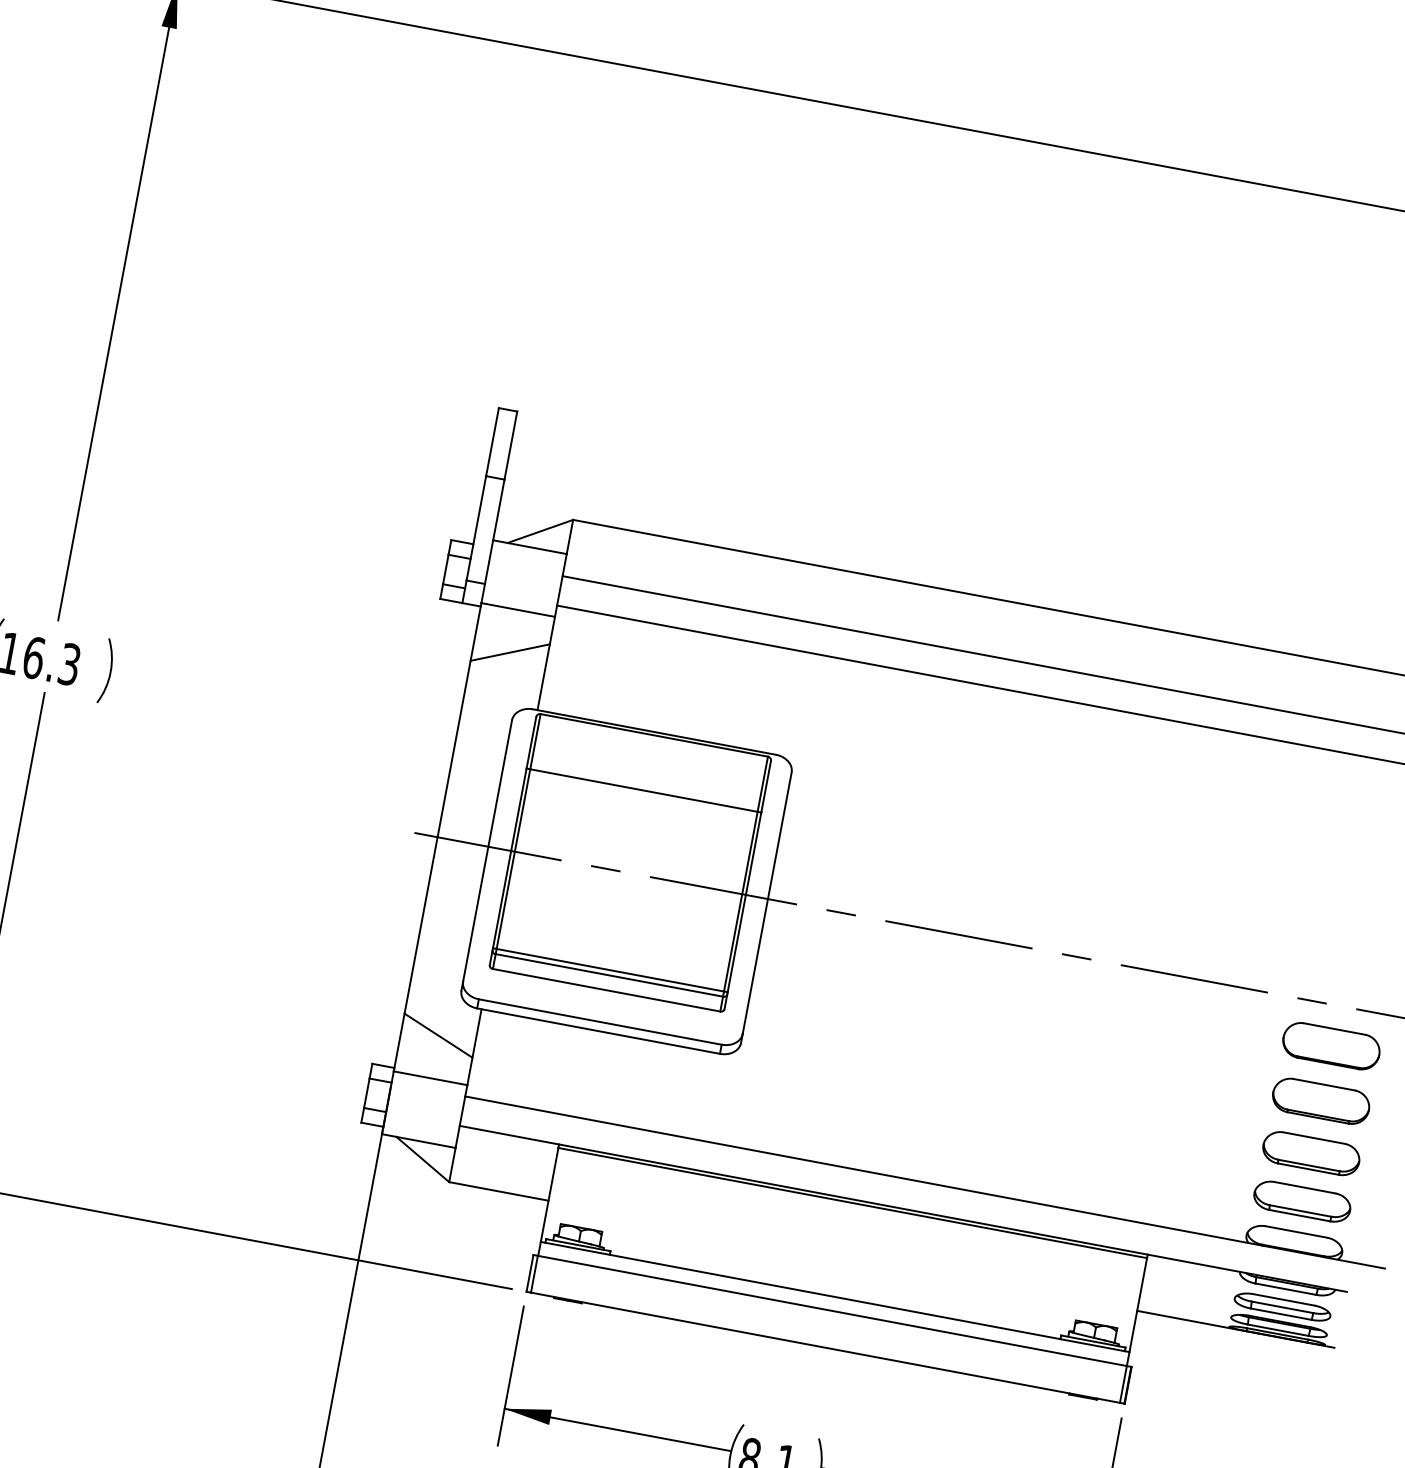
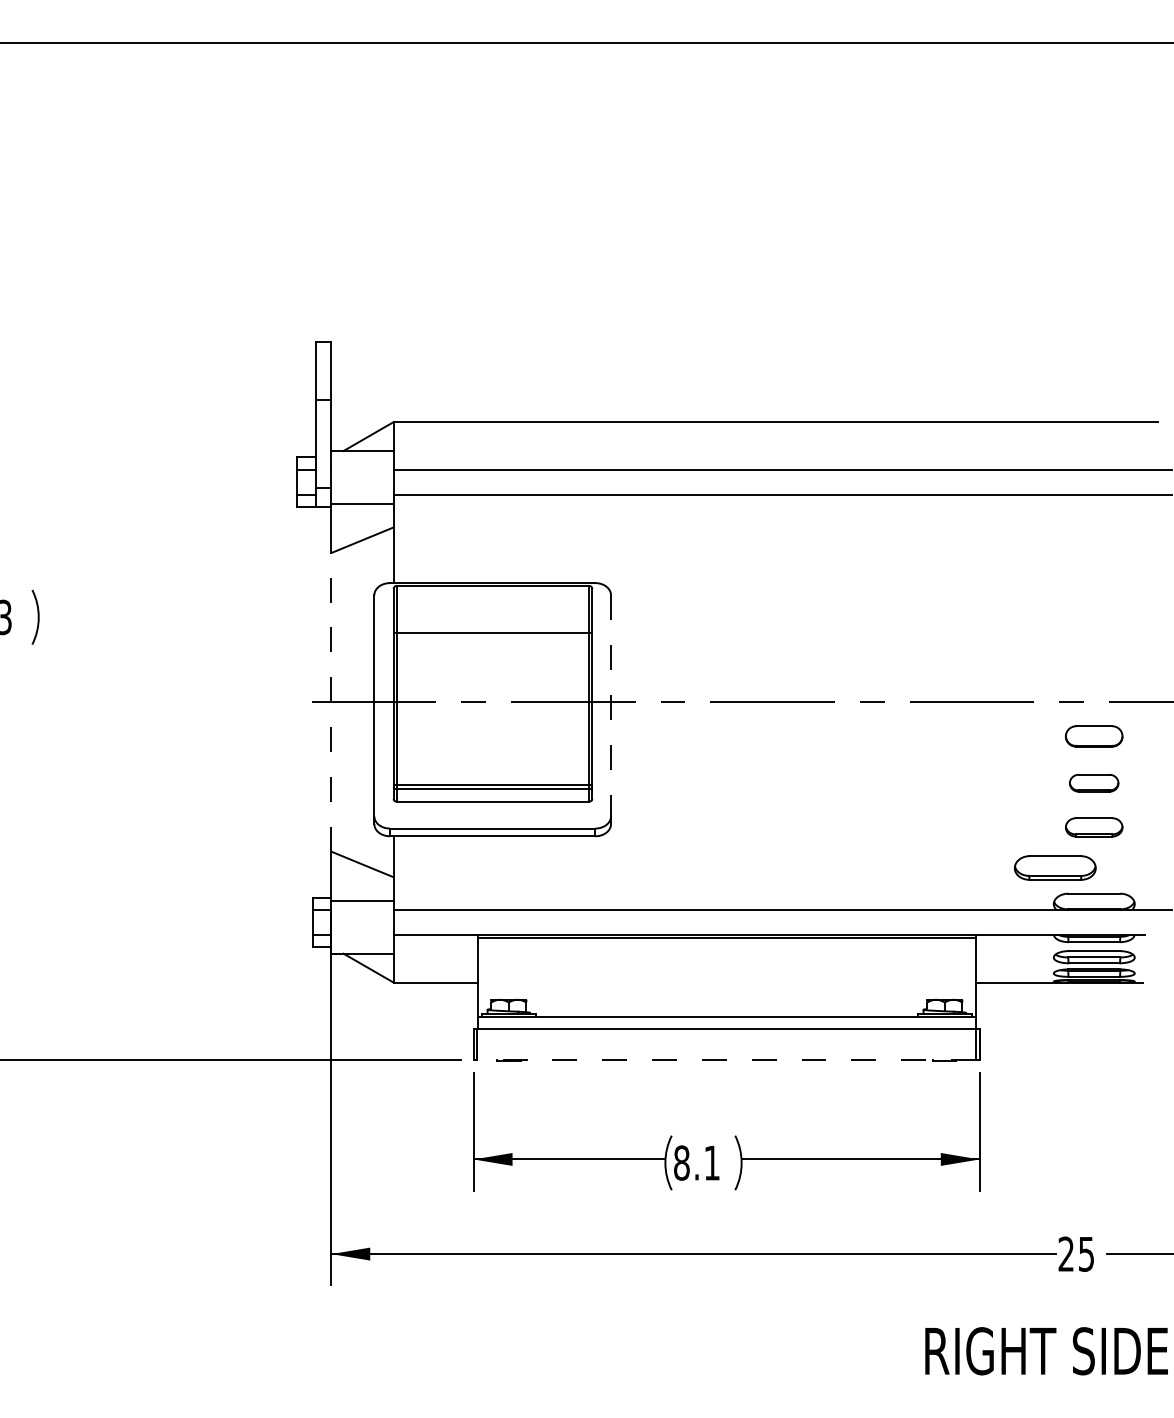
line: (437, 836) -> (331, 701), solid -> dashed
line: (767, 904) -> (611, 706), solid -> dashed
part: (1330, 1046) -> (1093, 736), size x0.7
part: (1320, 1101) -> (1093, 783), size x0.6
part: (1310, 1153) -> (1093, 827), size x0.7
part: (1301, 1200) -> (1054, 867), moved
line: (825, 1347) -> (726, 1060), solid -> dashed

